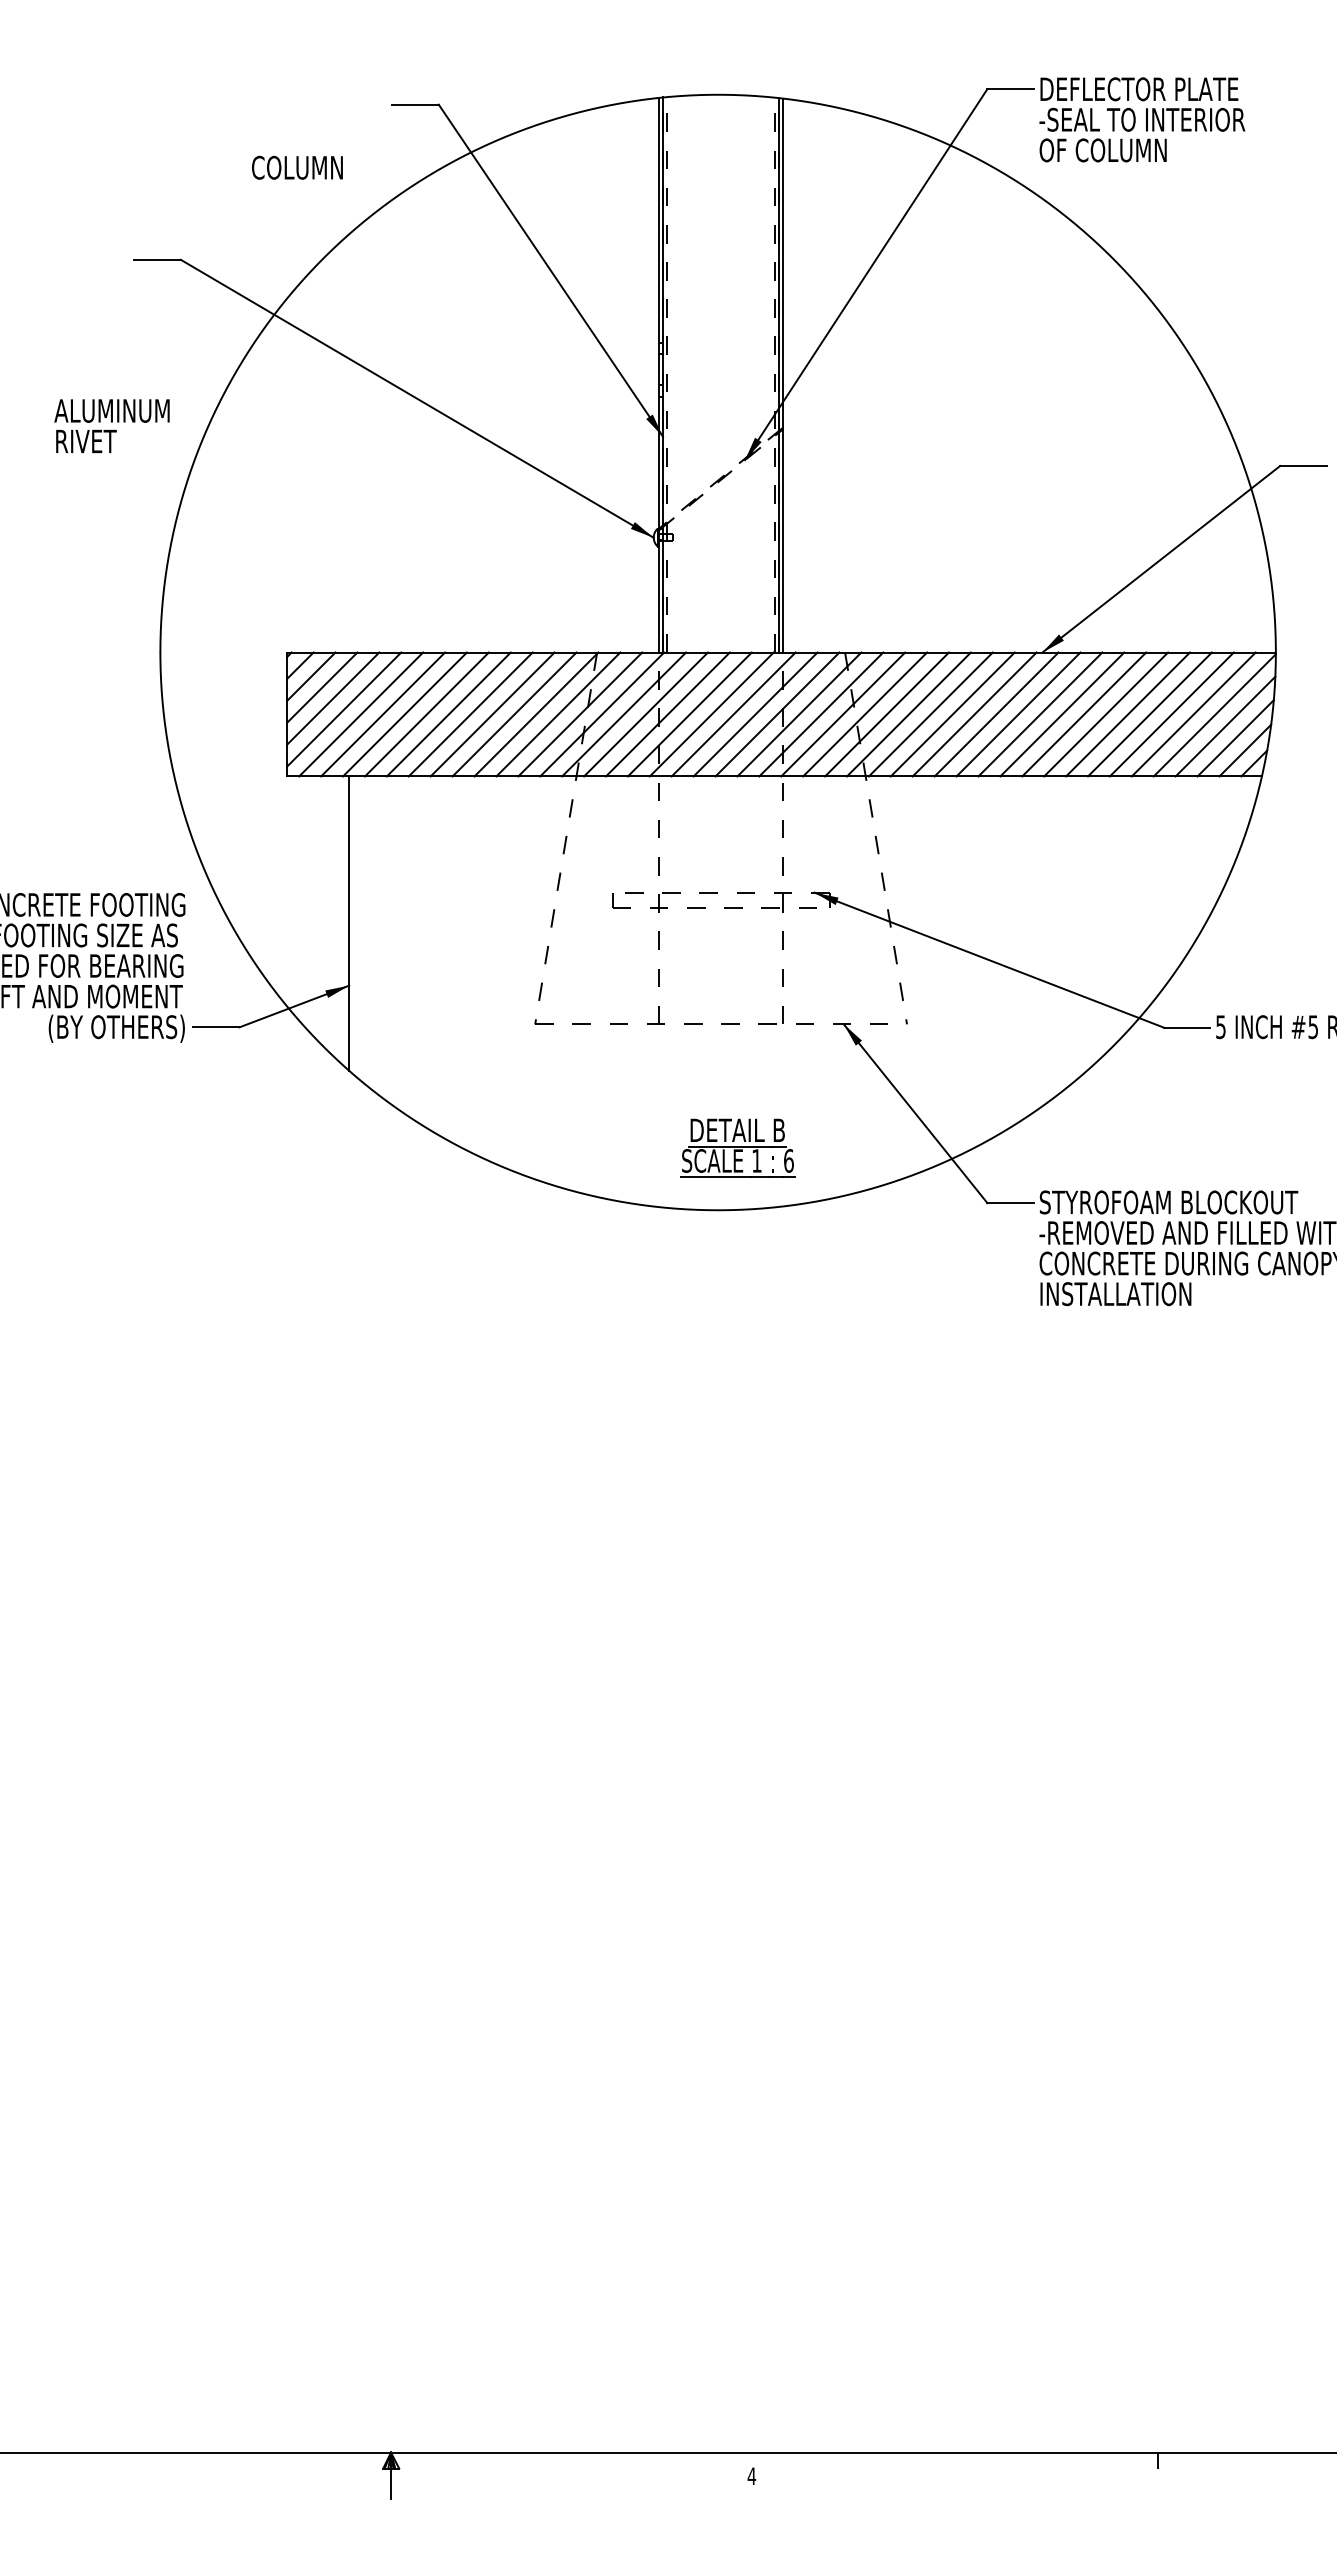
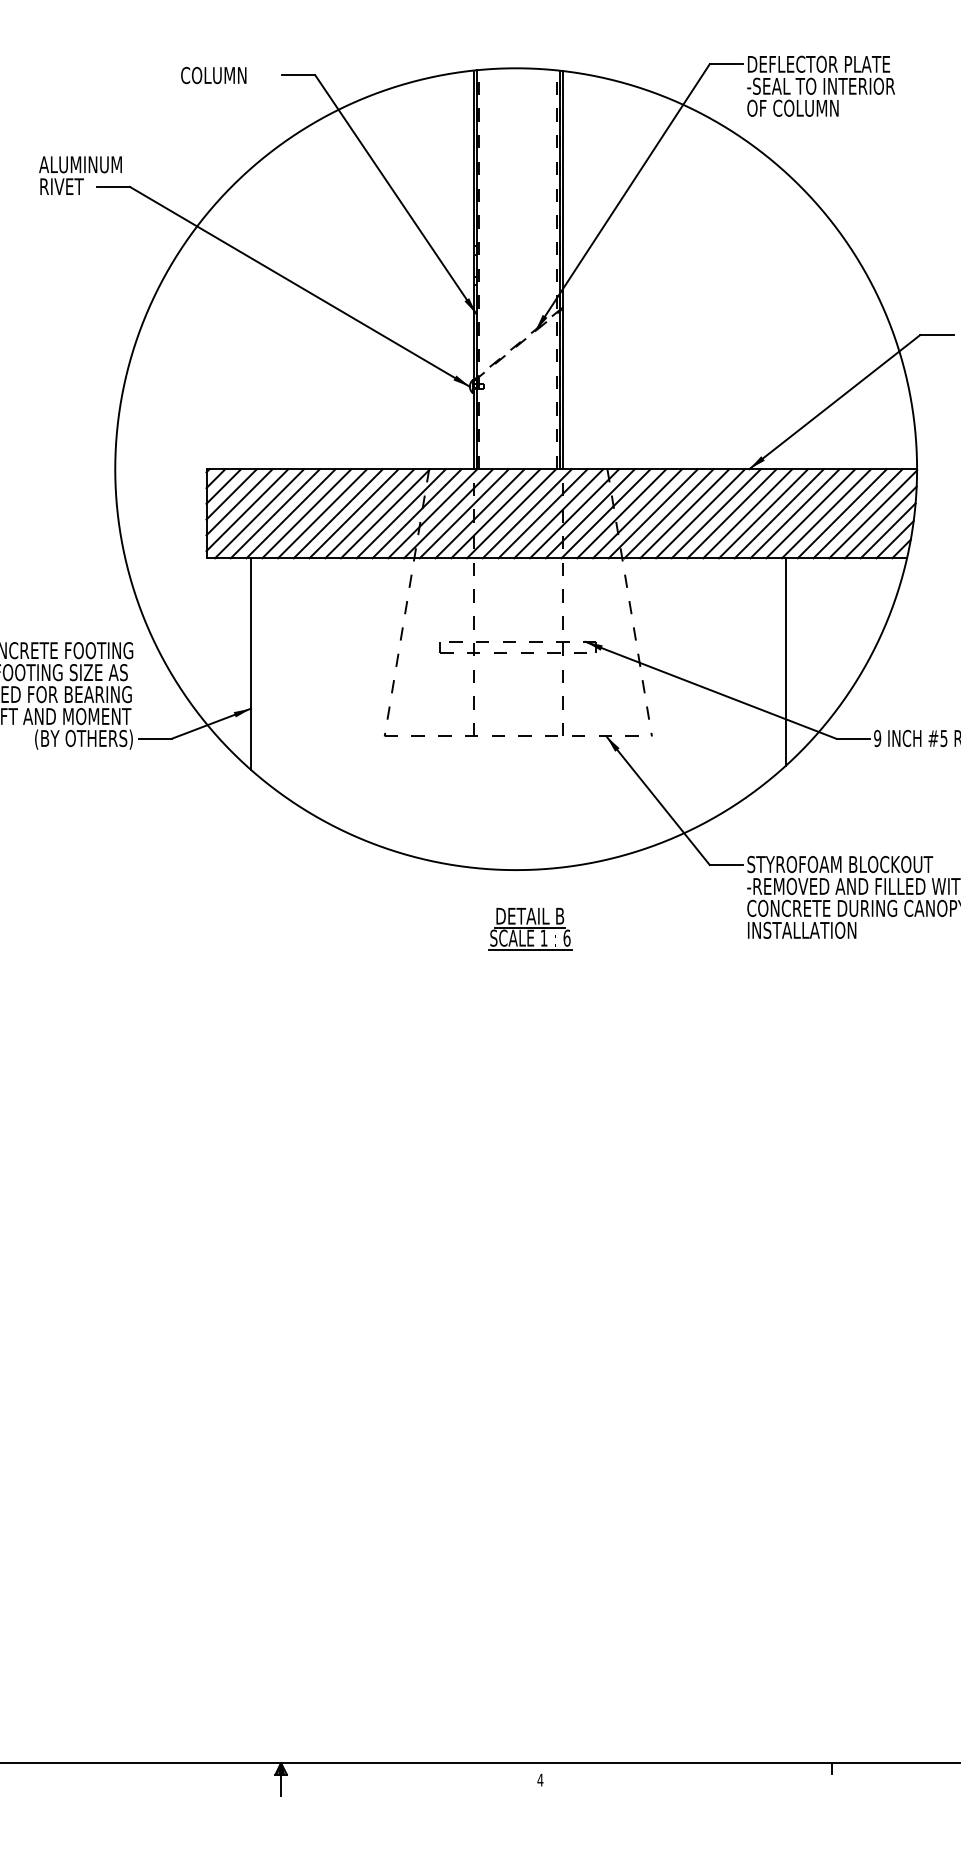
text: (297, 167) -> (213, 75), moved
text: (111, 425) -> (80, 175), moved
line: (1092, 920) -> (785, 661), added
text: (1220, 1026) -> (877, 738), 5 -> 9
part: (737, 1147) -> (530, 928), moved

